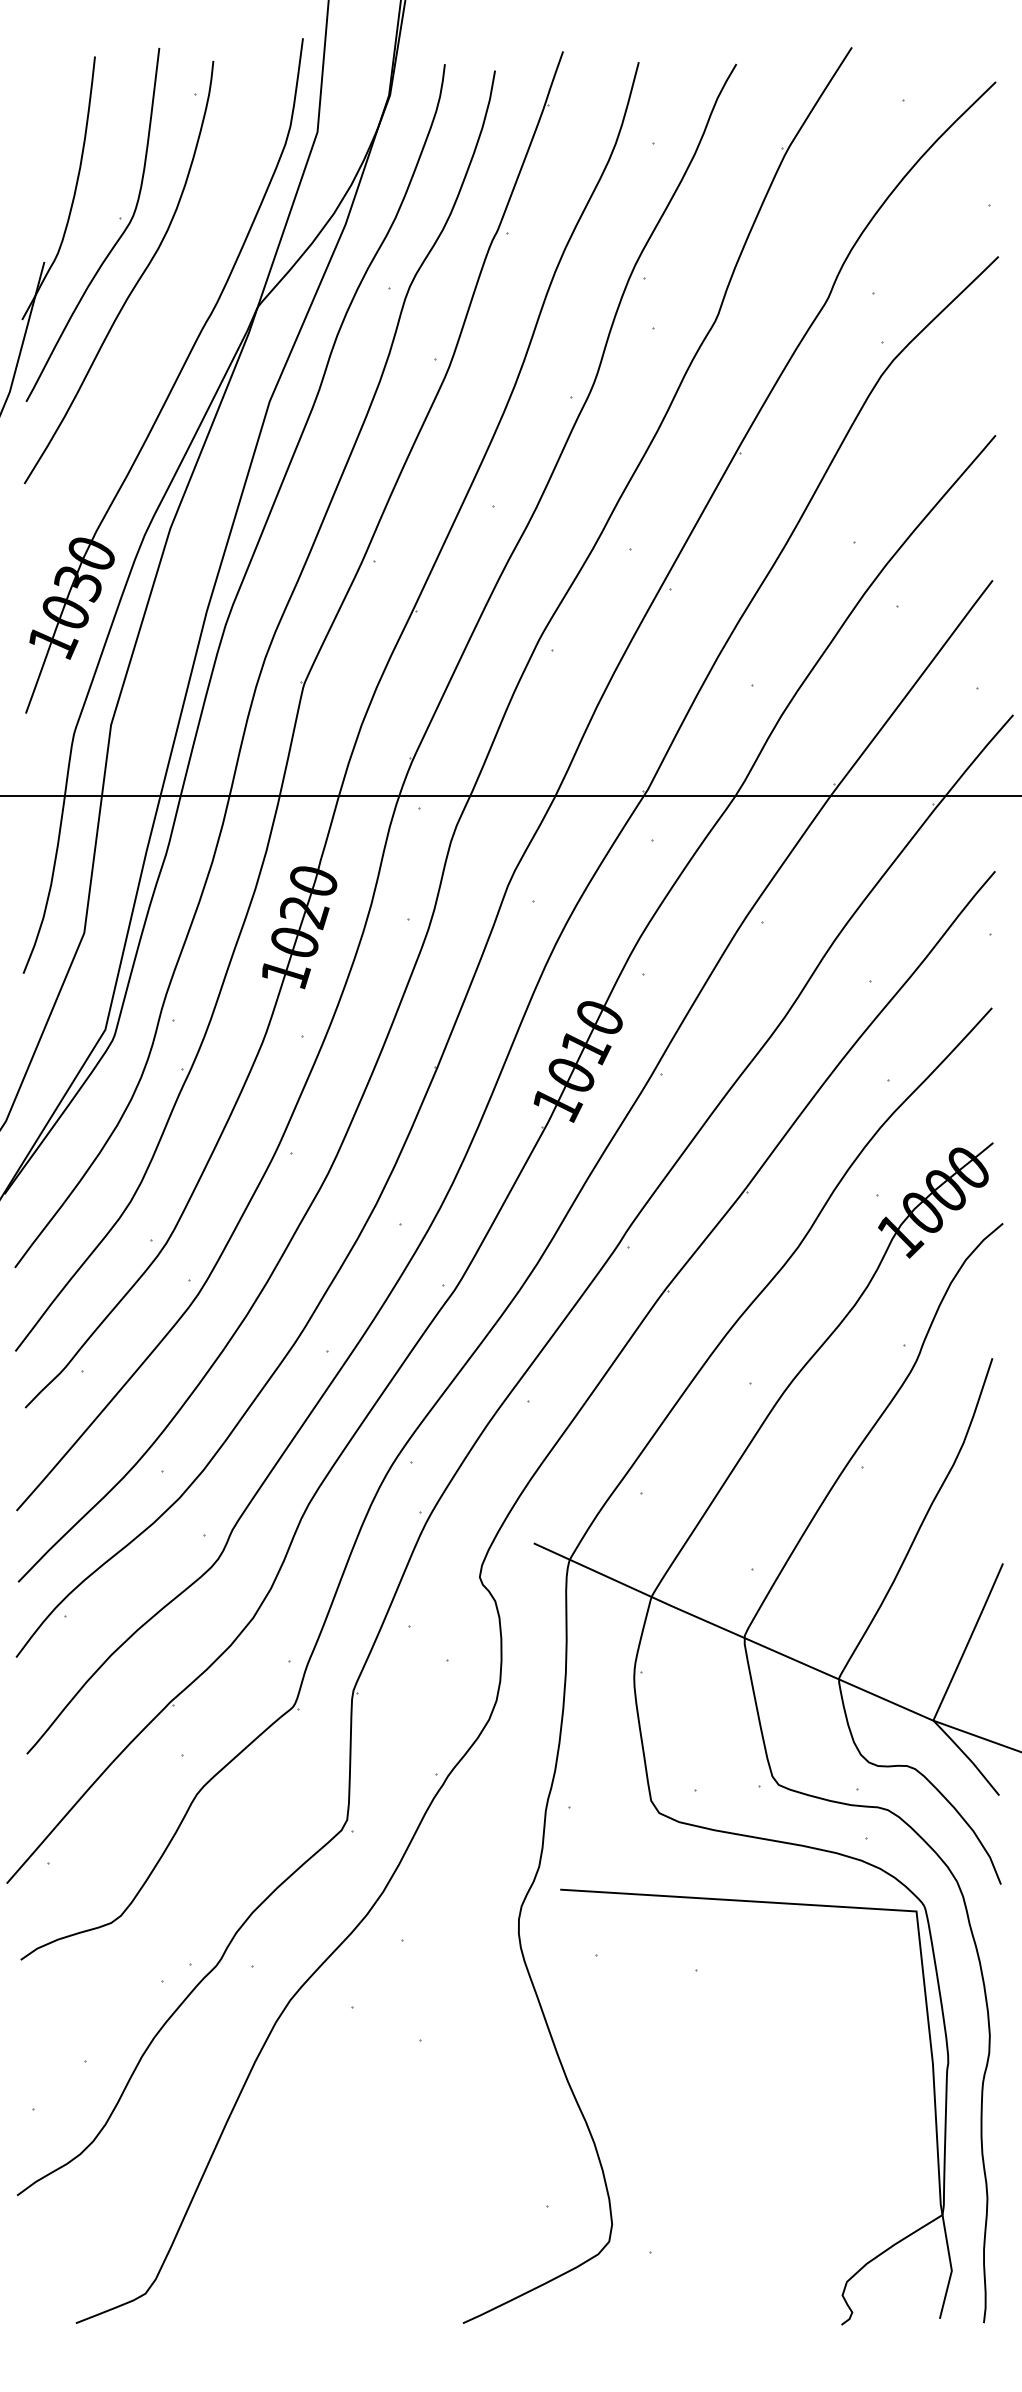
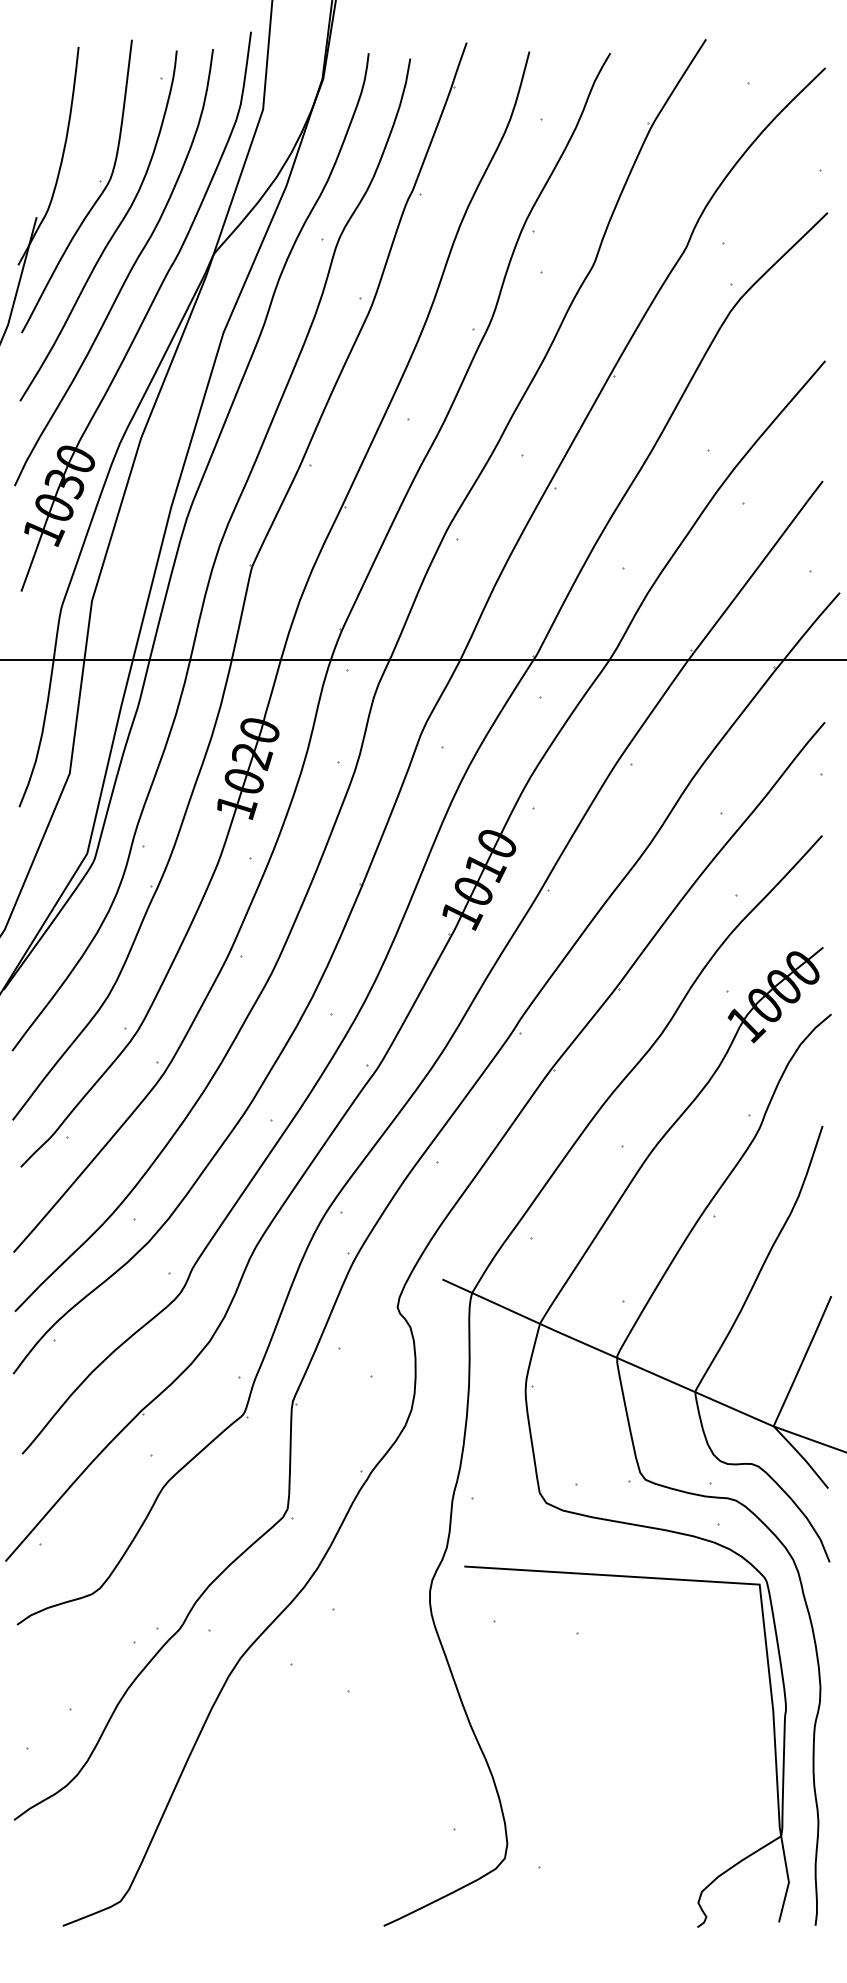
curve: (153, 331) -> (127, 274), added

